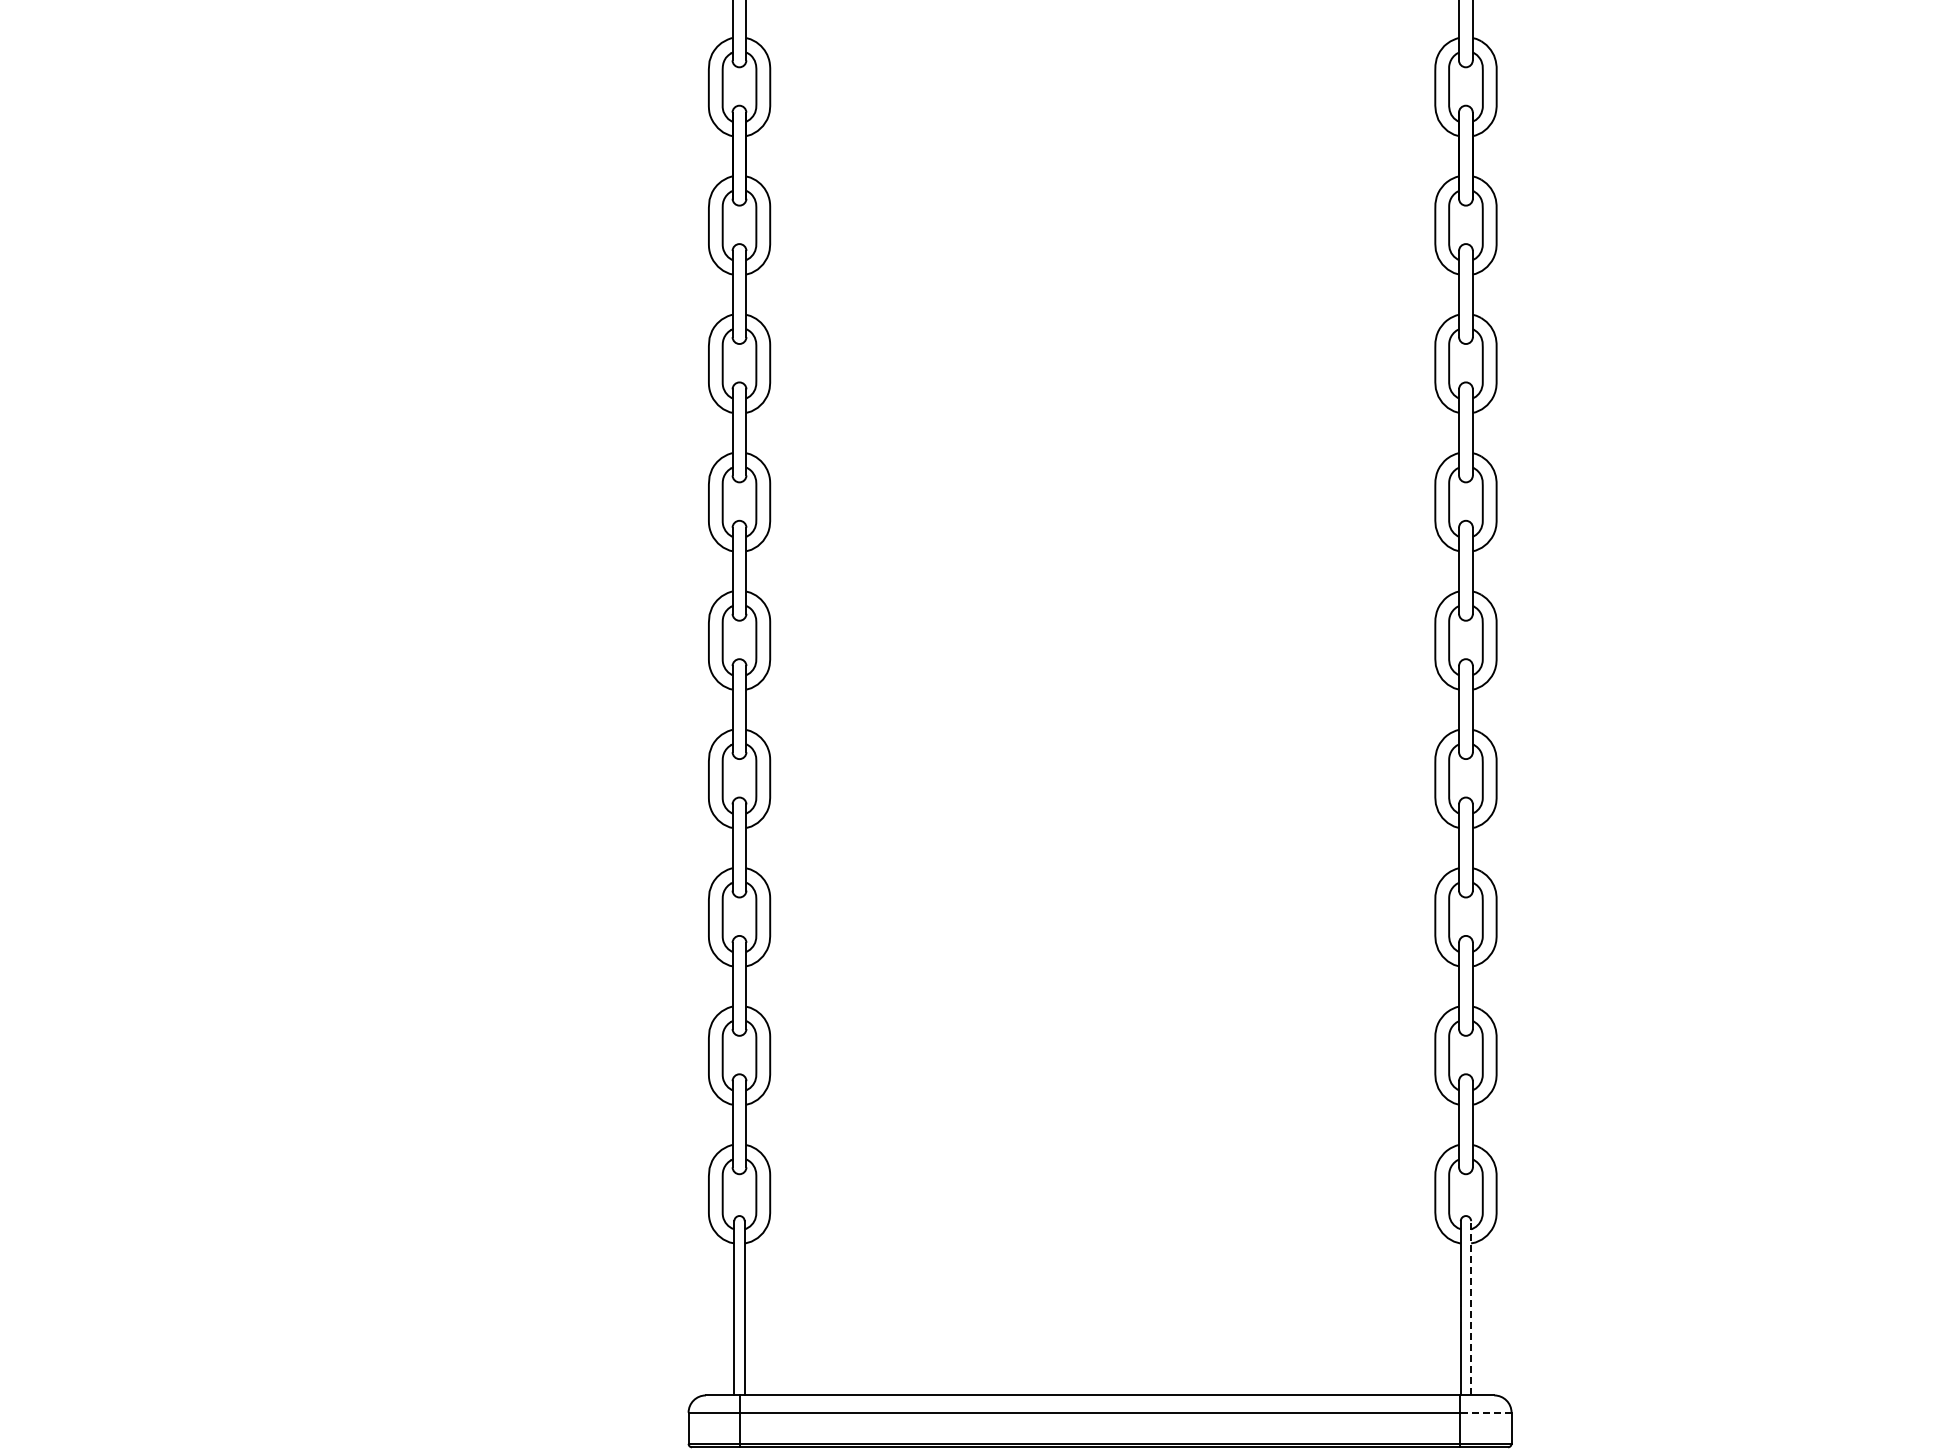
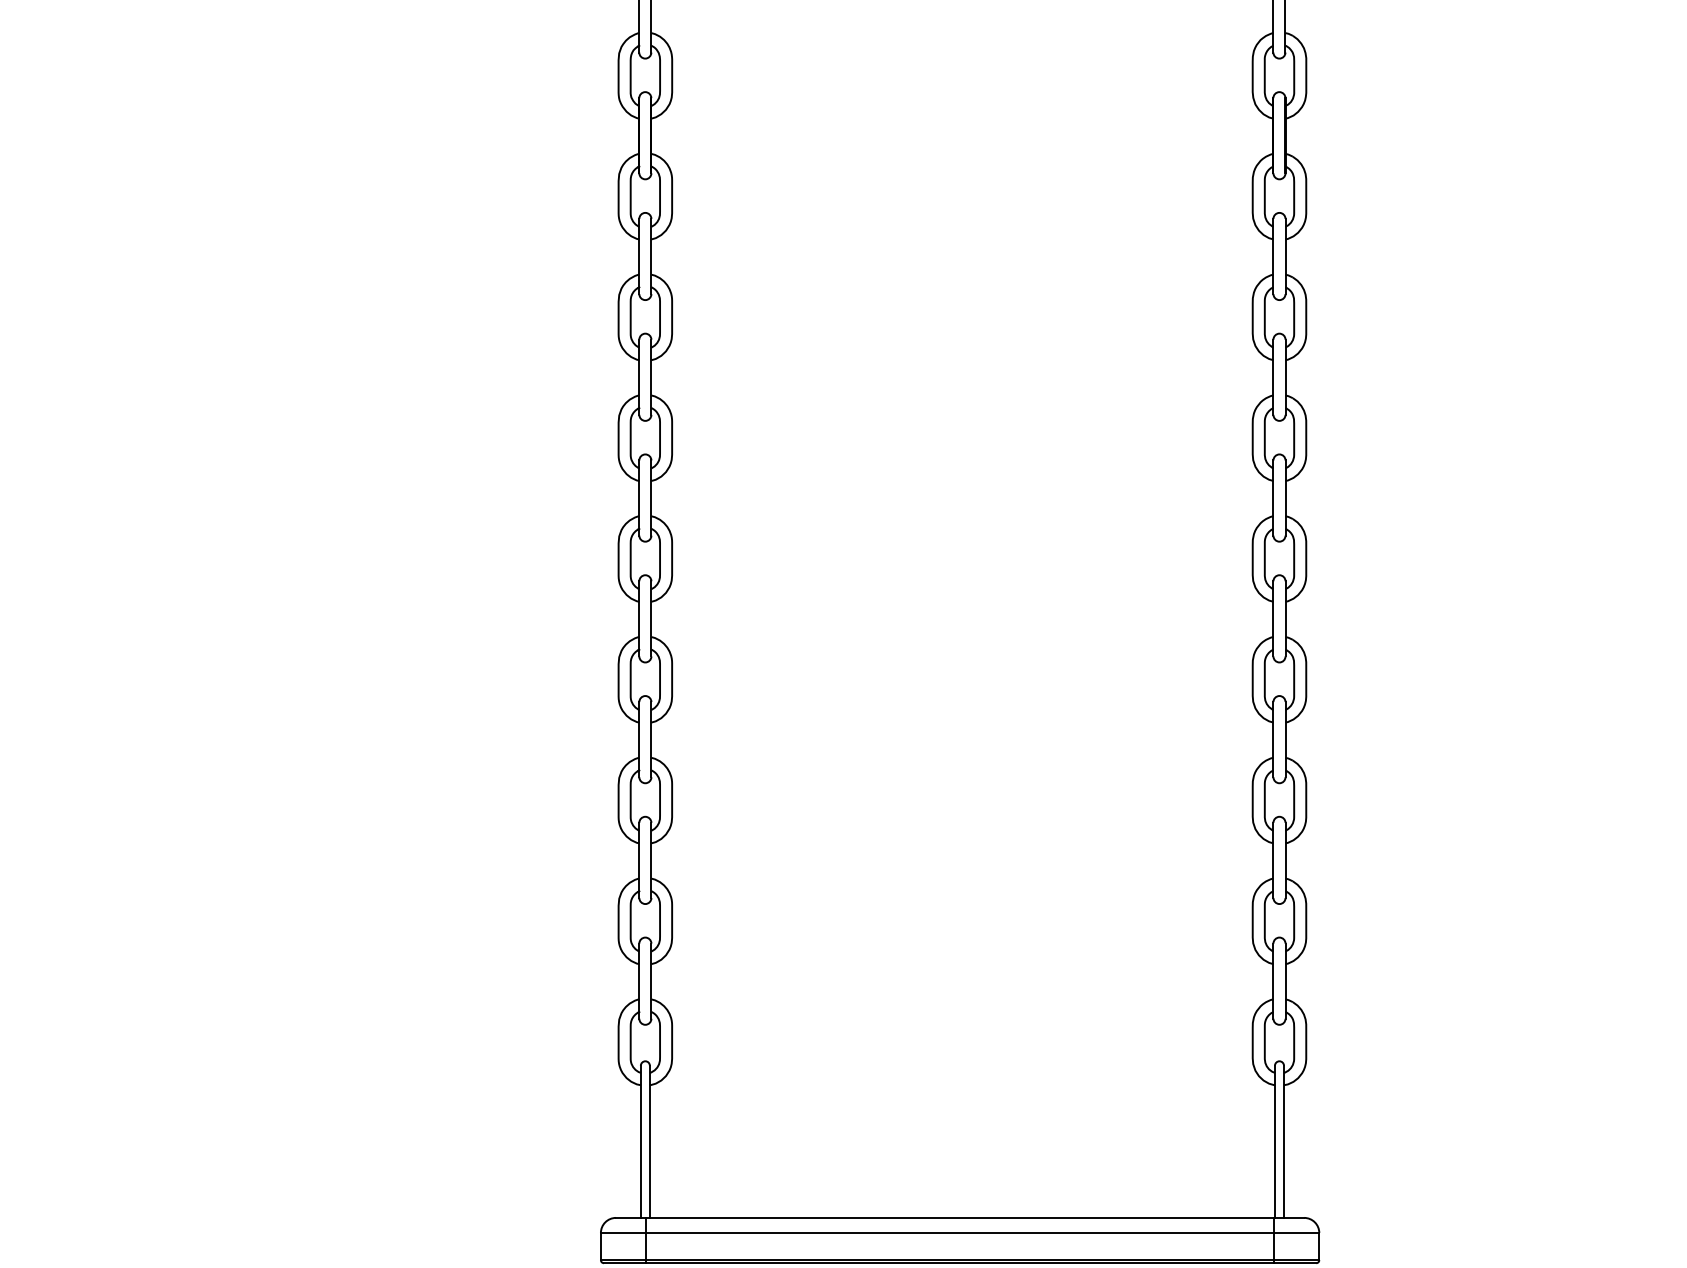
line: (1471, 1307) -> (1284, 1141), dashed -> solid
line: (1485, 1412) -> (1296, 1232), dashed -> solid

